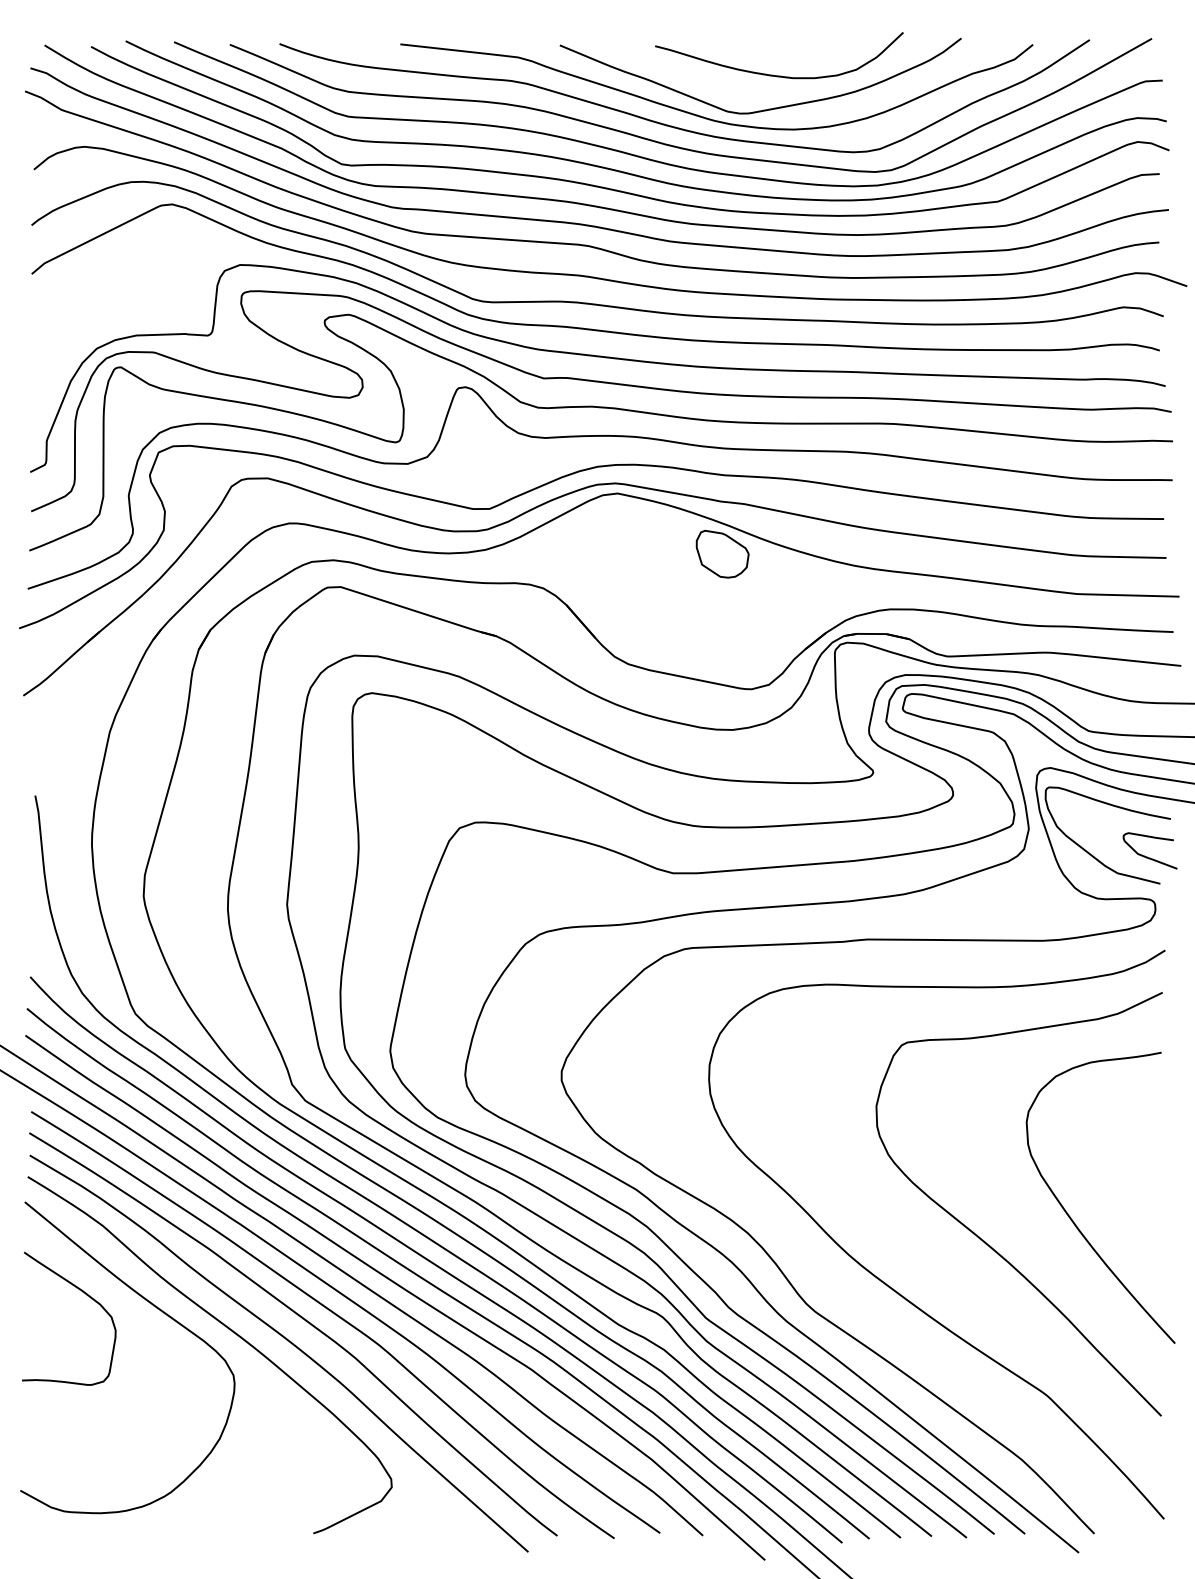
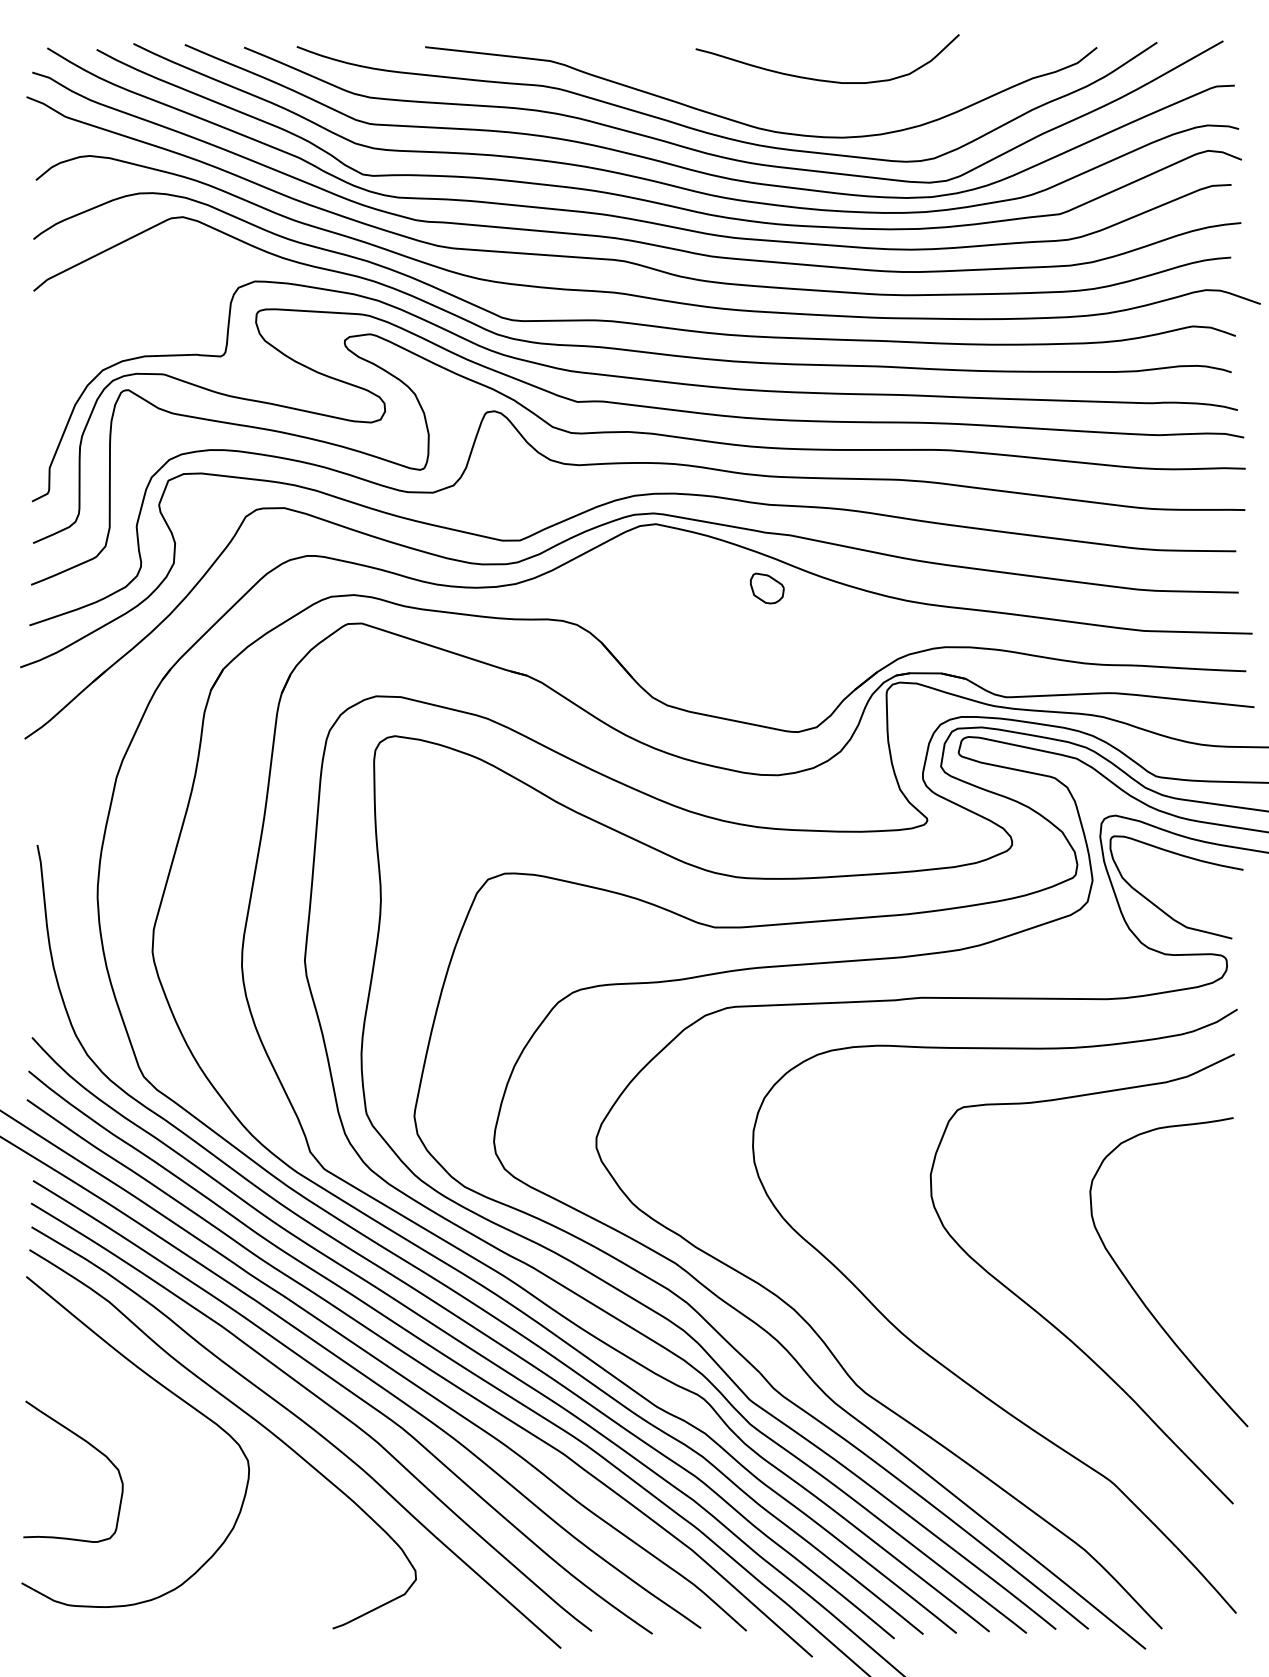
curve: (768, 108) -> (816, 115), removed
part: (722, 553) -> (767, 587), size x0.6
curve: (1147, 856) -> (1218, 909), removed
curve: (87, 1296) -> (92, 1448), moved

